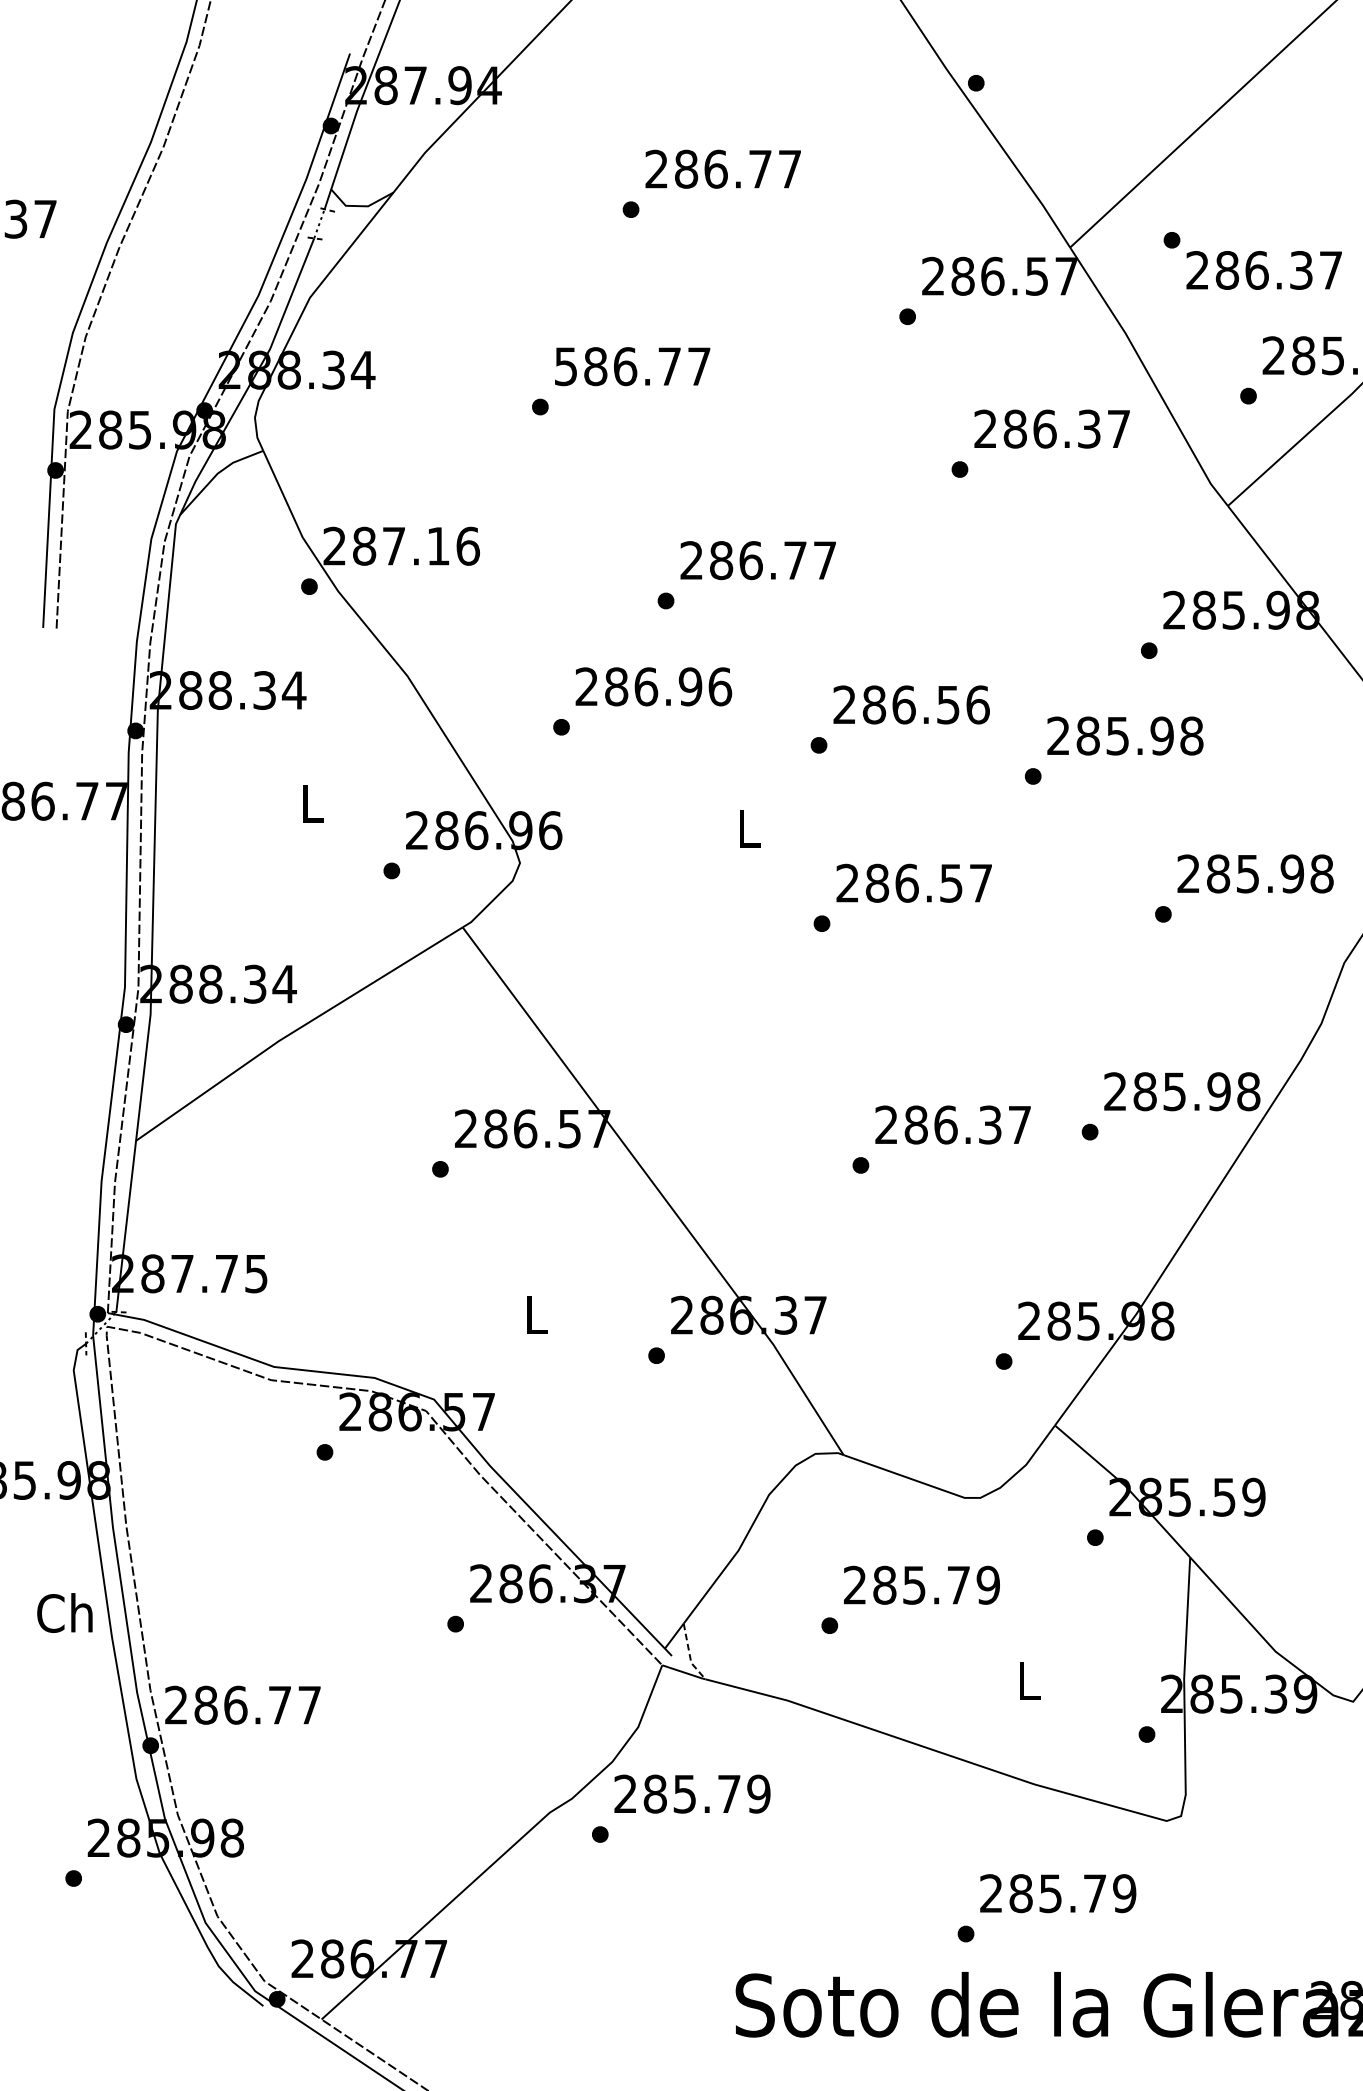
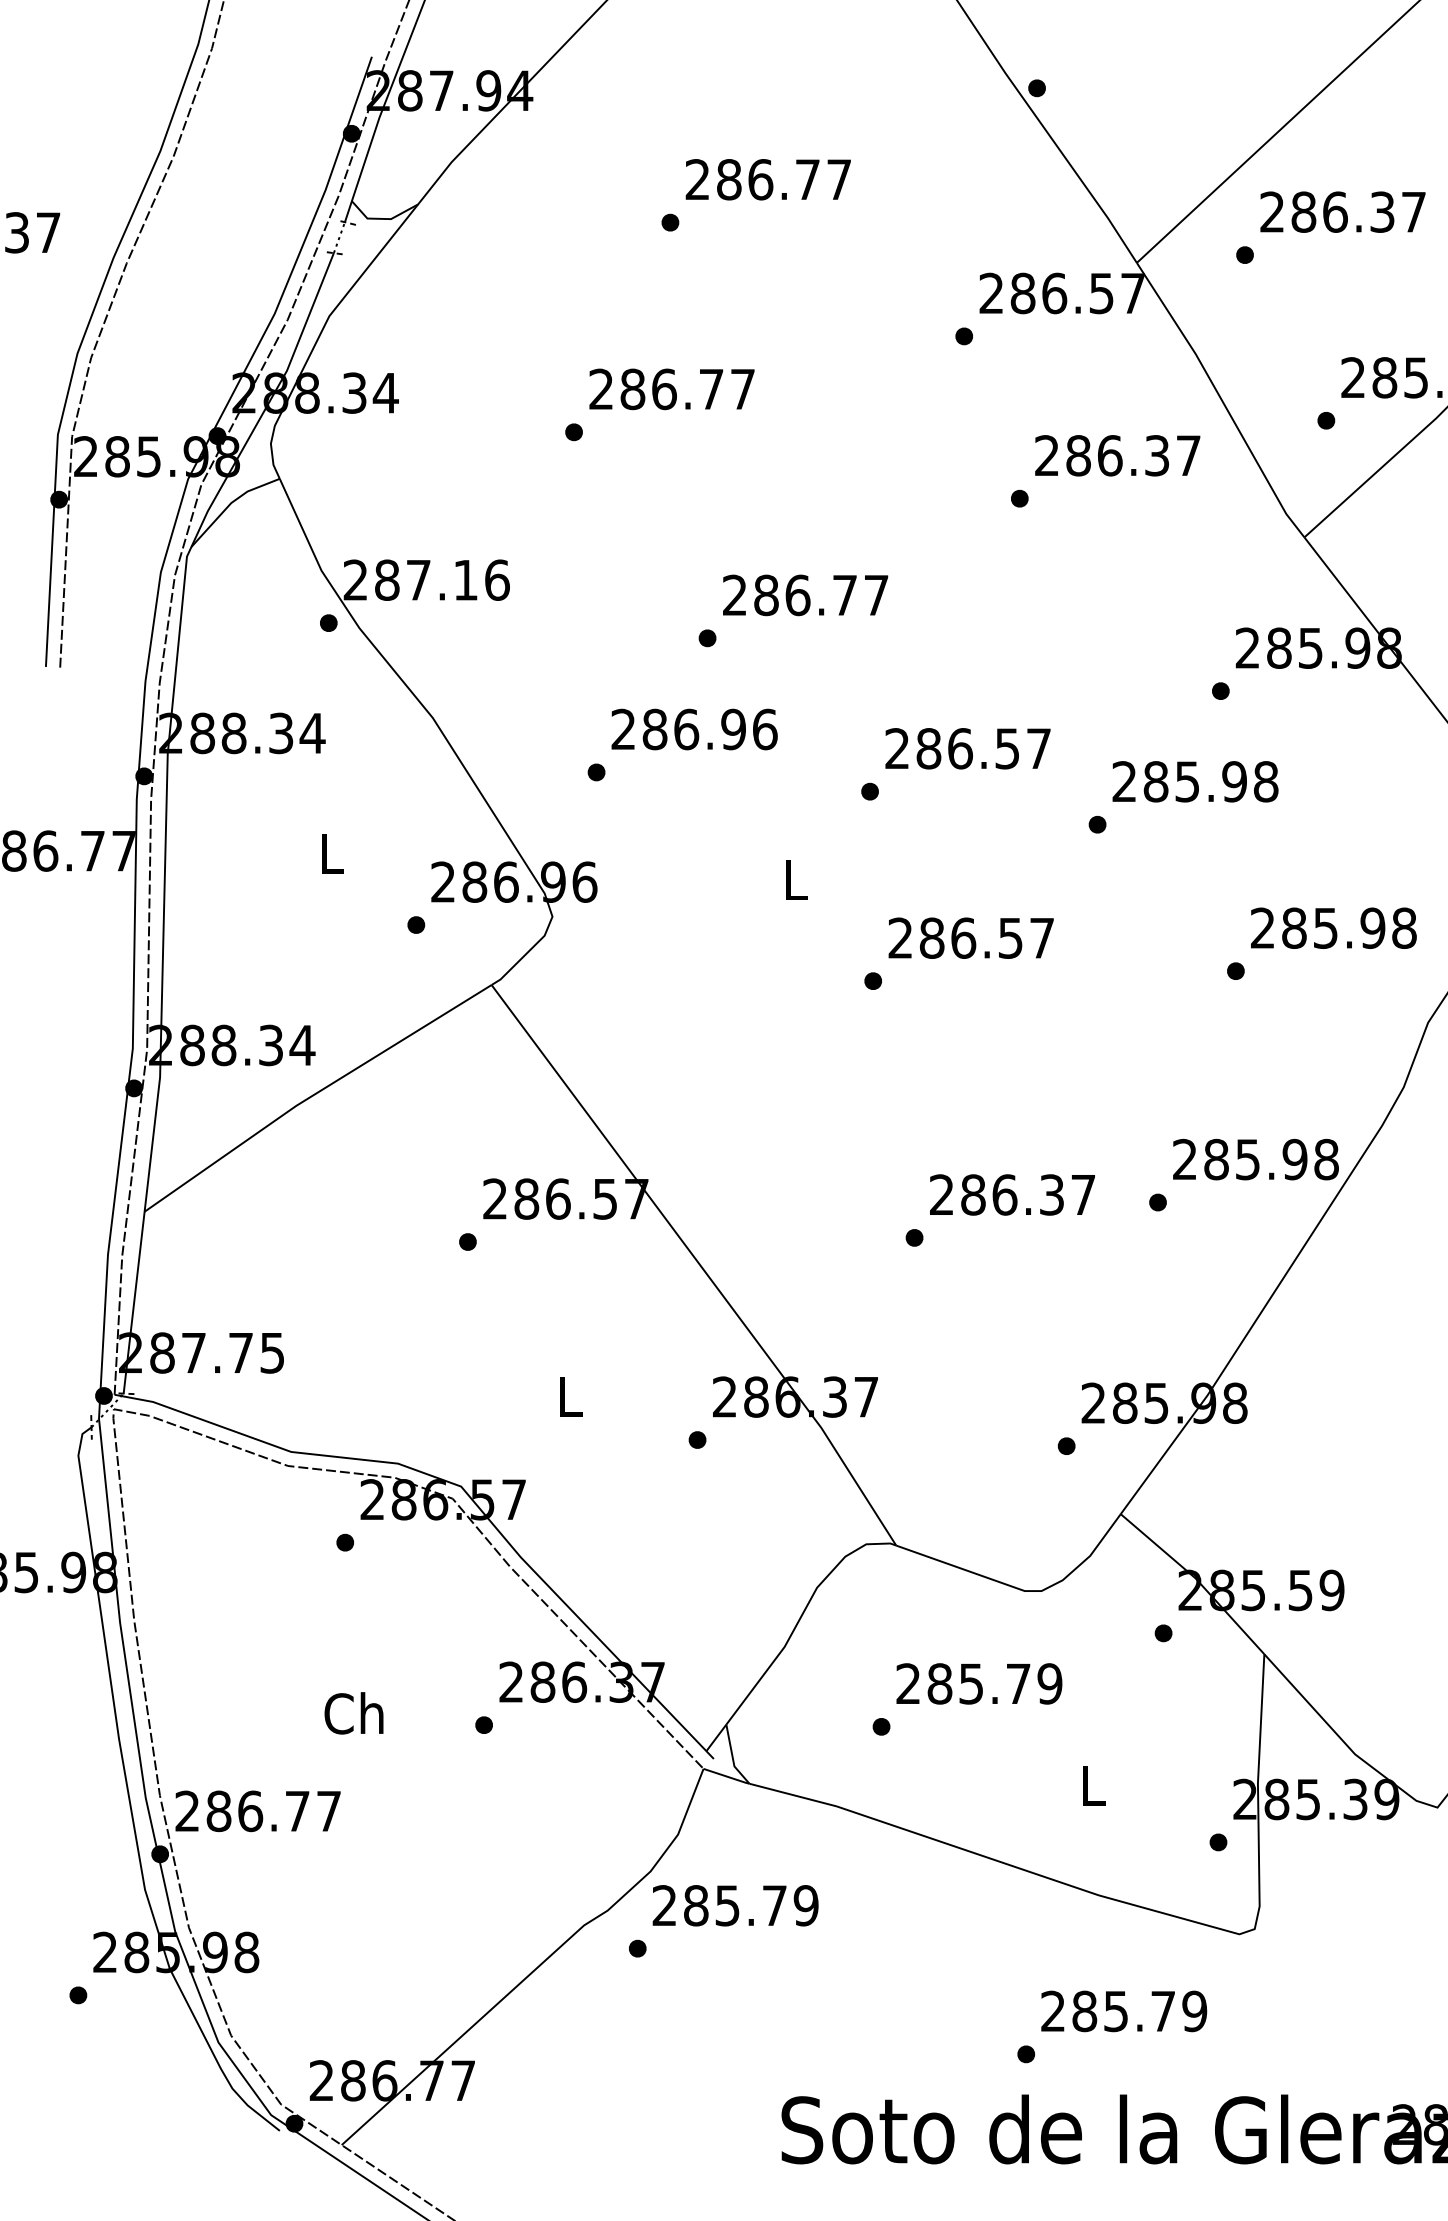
text: (1263, 269) -> (1342, 211), moved
text: (565, 366) -> (600, 389), 586.77 -> 286.77
text: (977, 704) -> (1038, 748), 286.56 -> 286.57
text: (64, 1613) -> (353, 1713), moved
line: (689, 1654) -> (732, 1757), dashed -> solid

